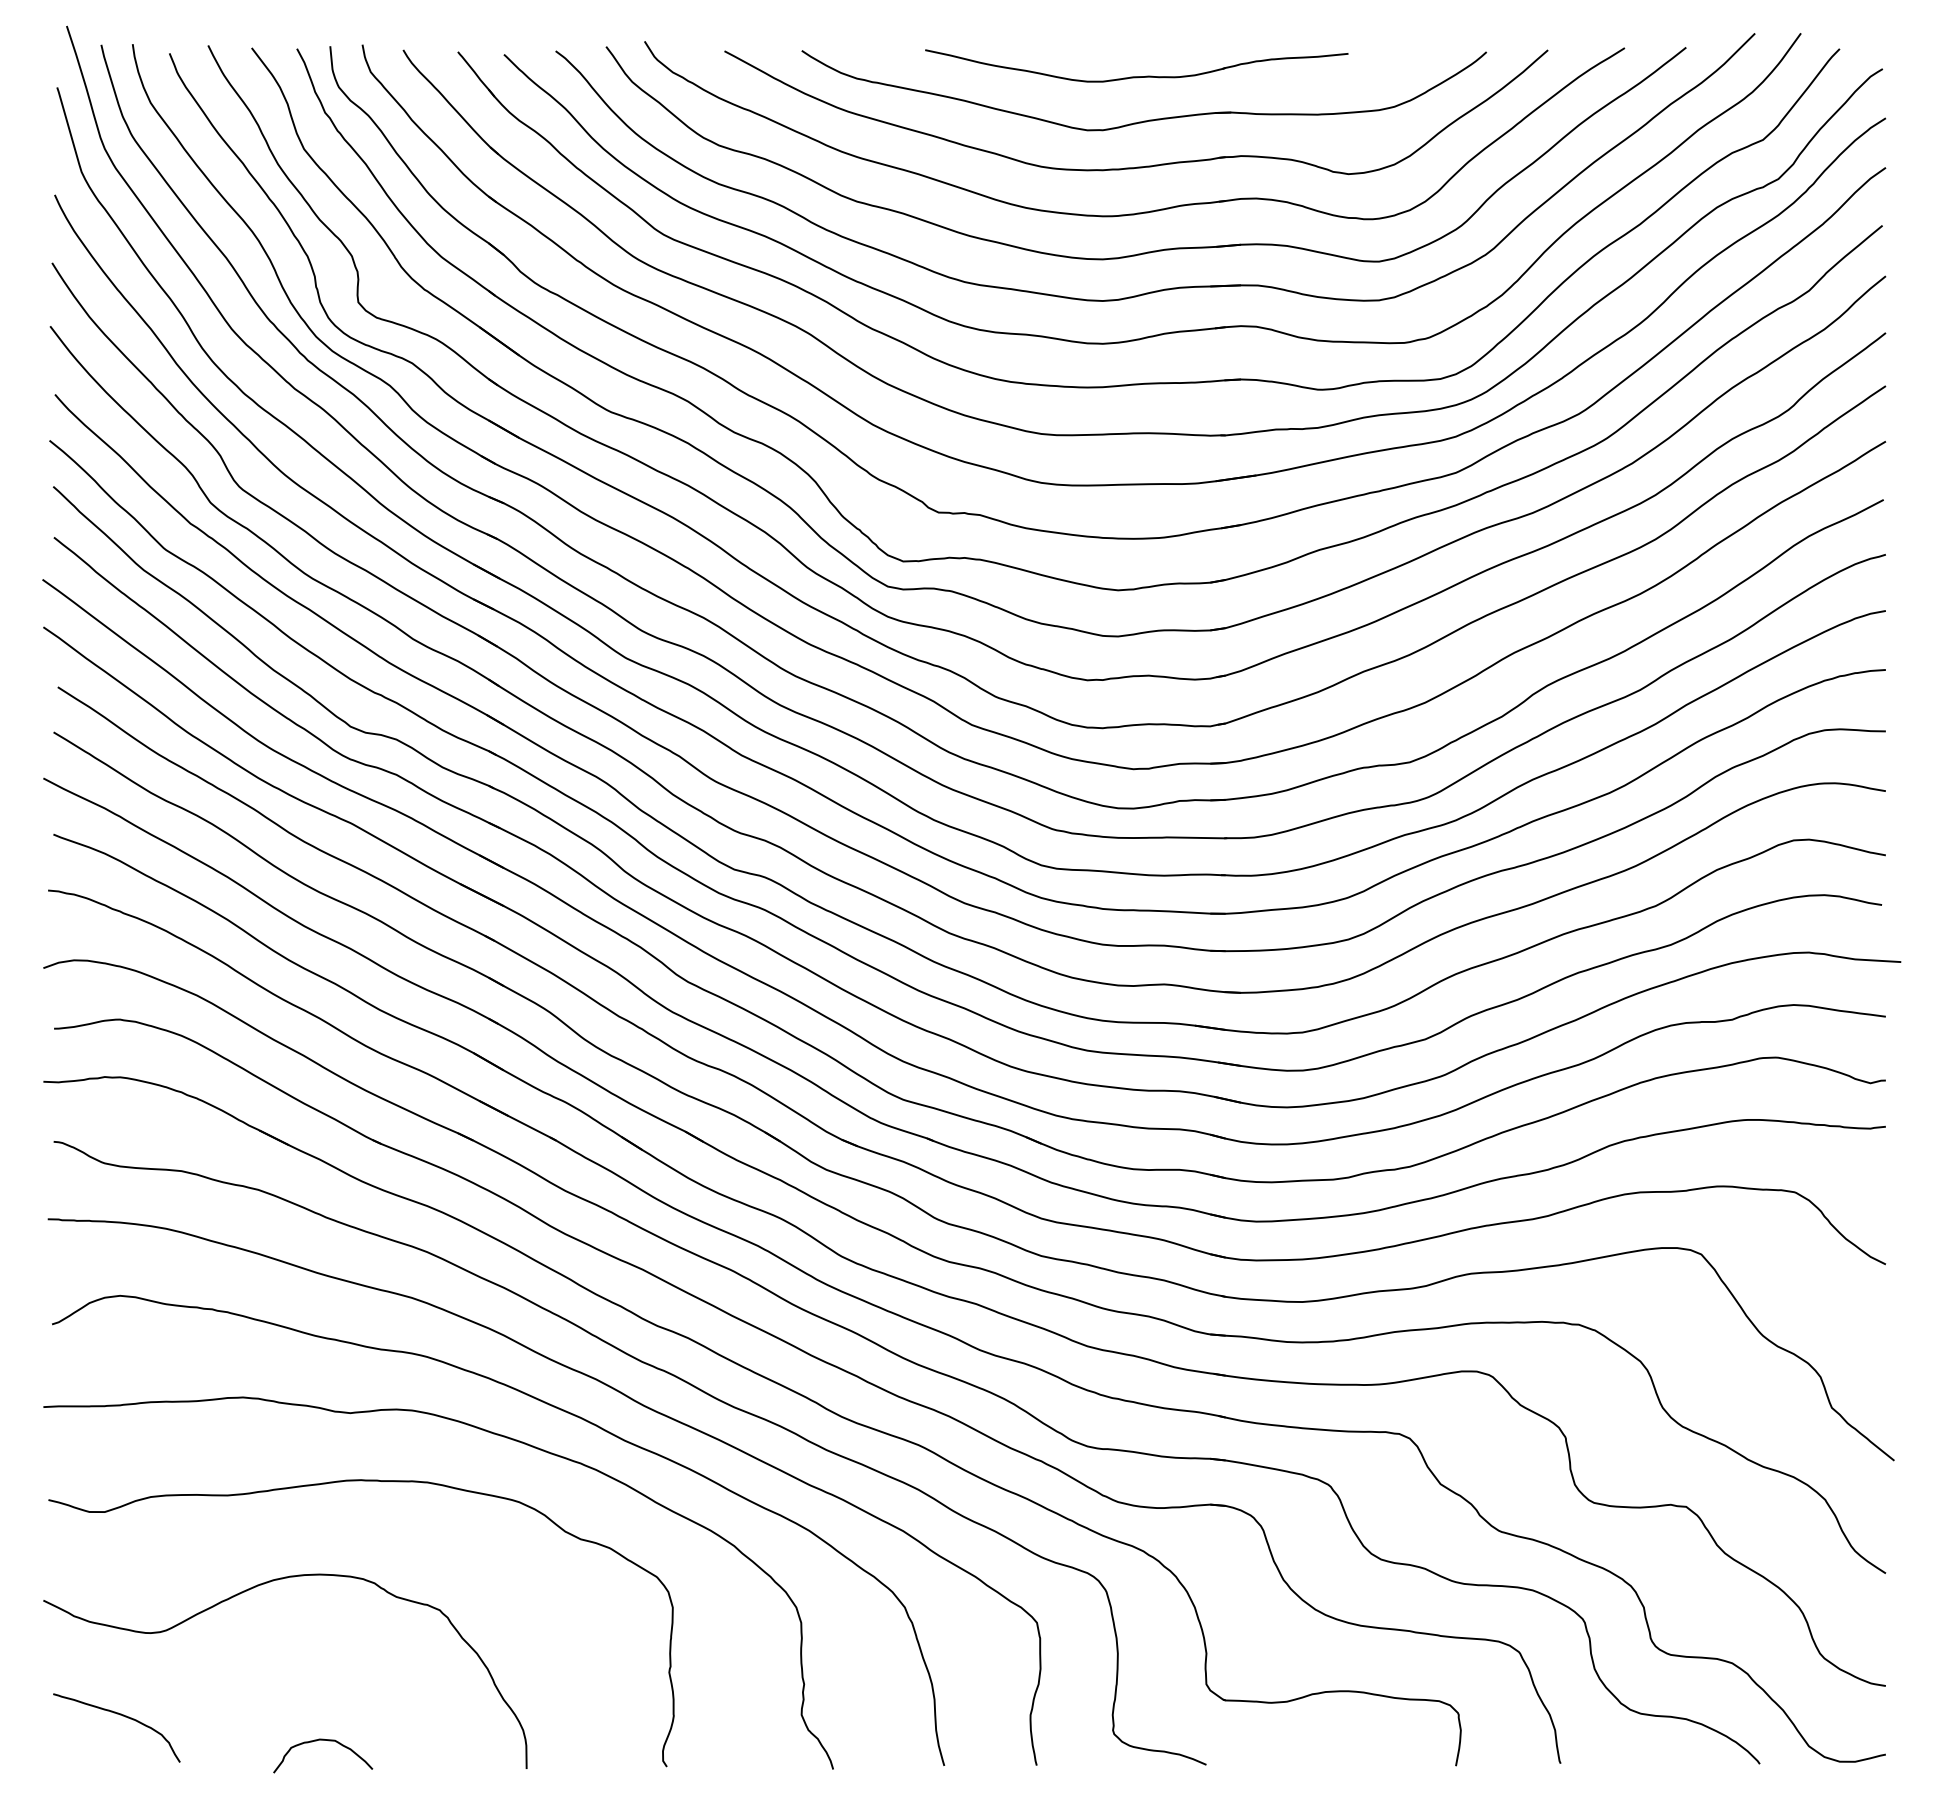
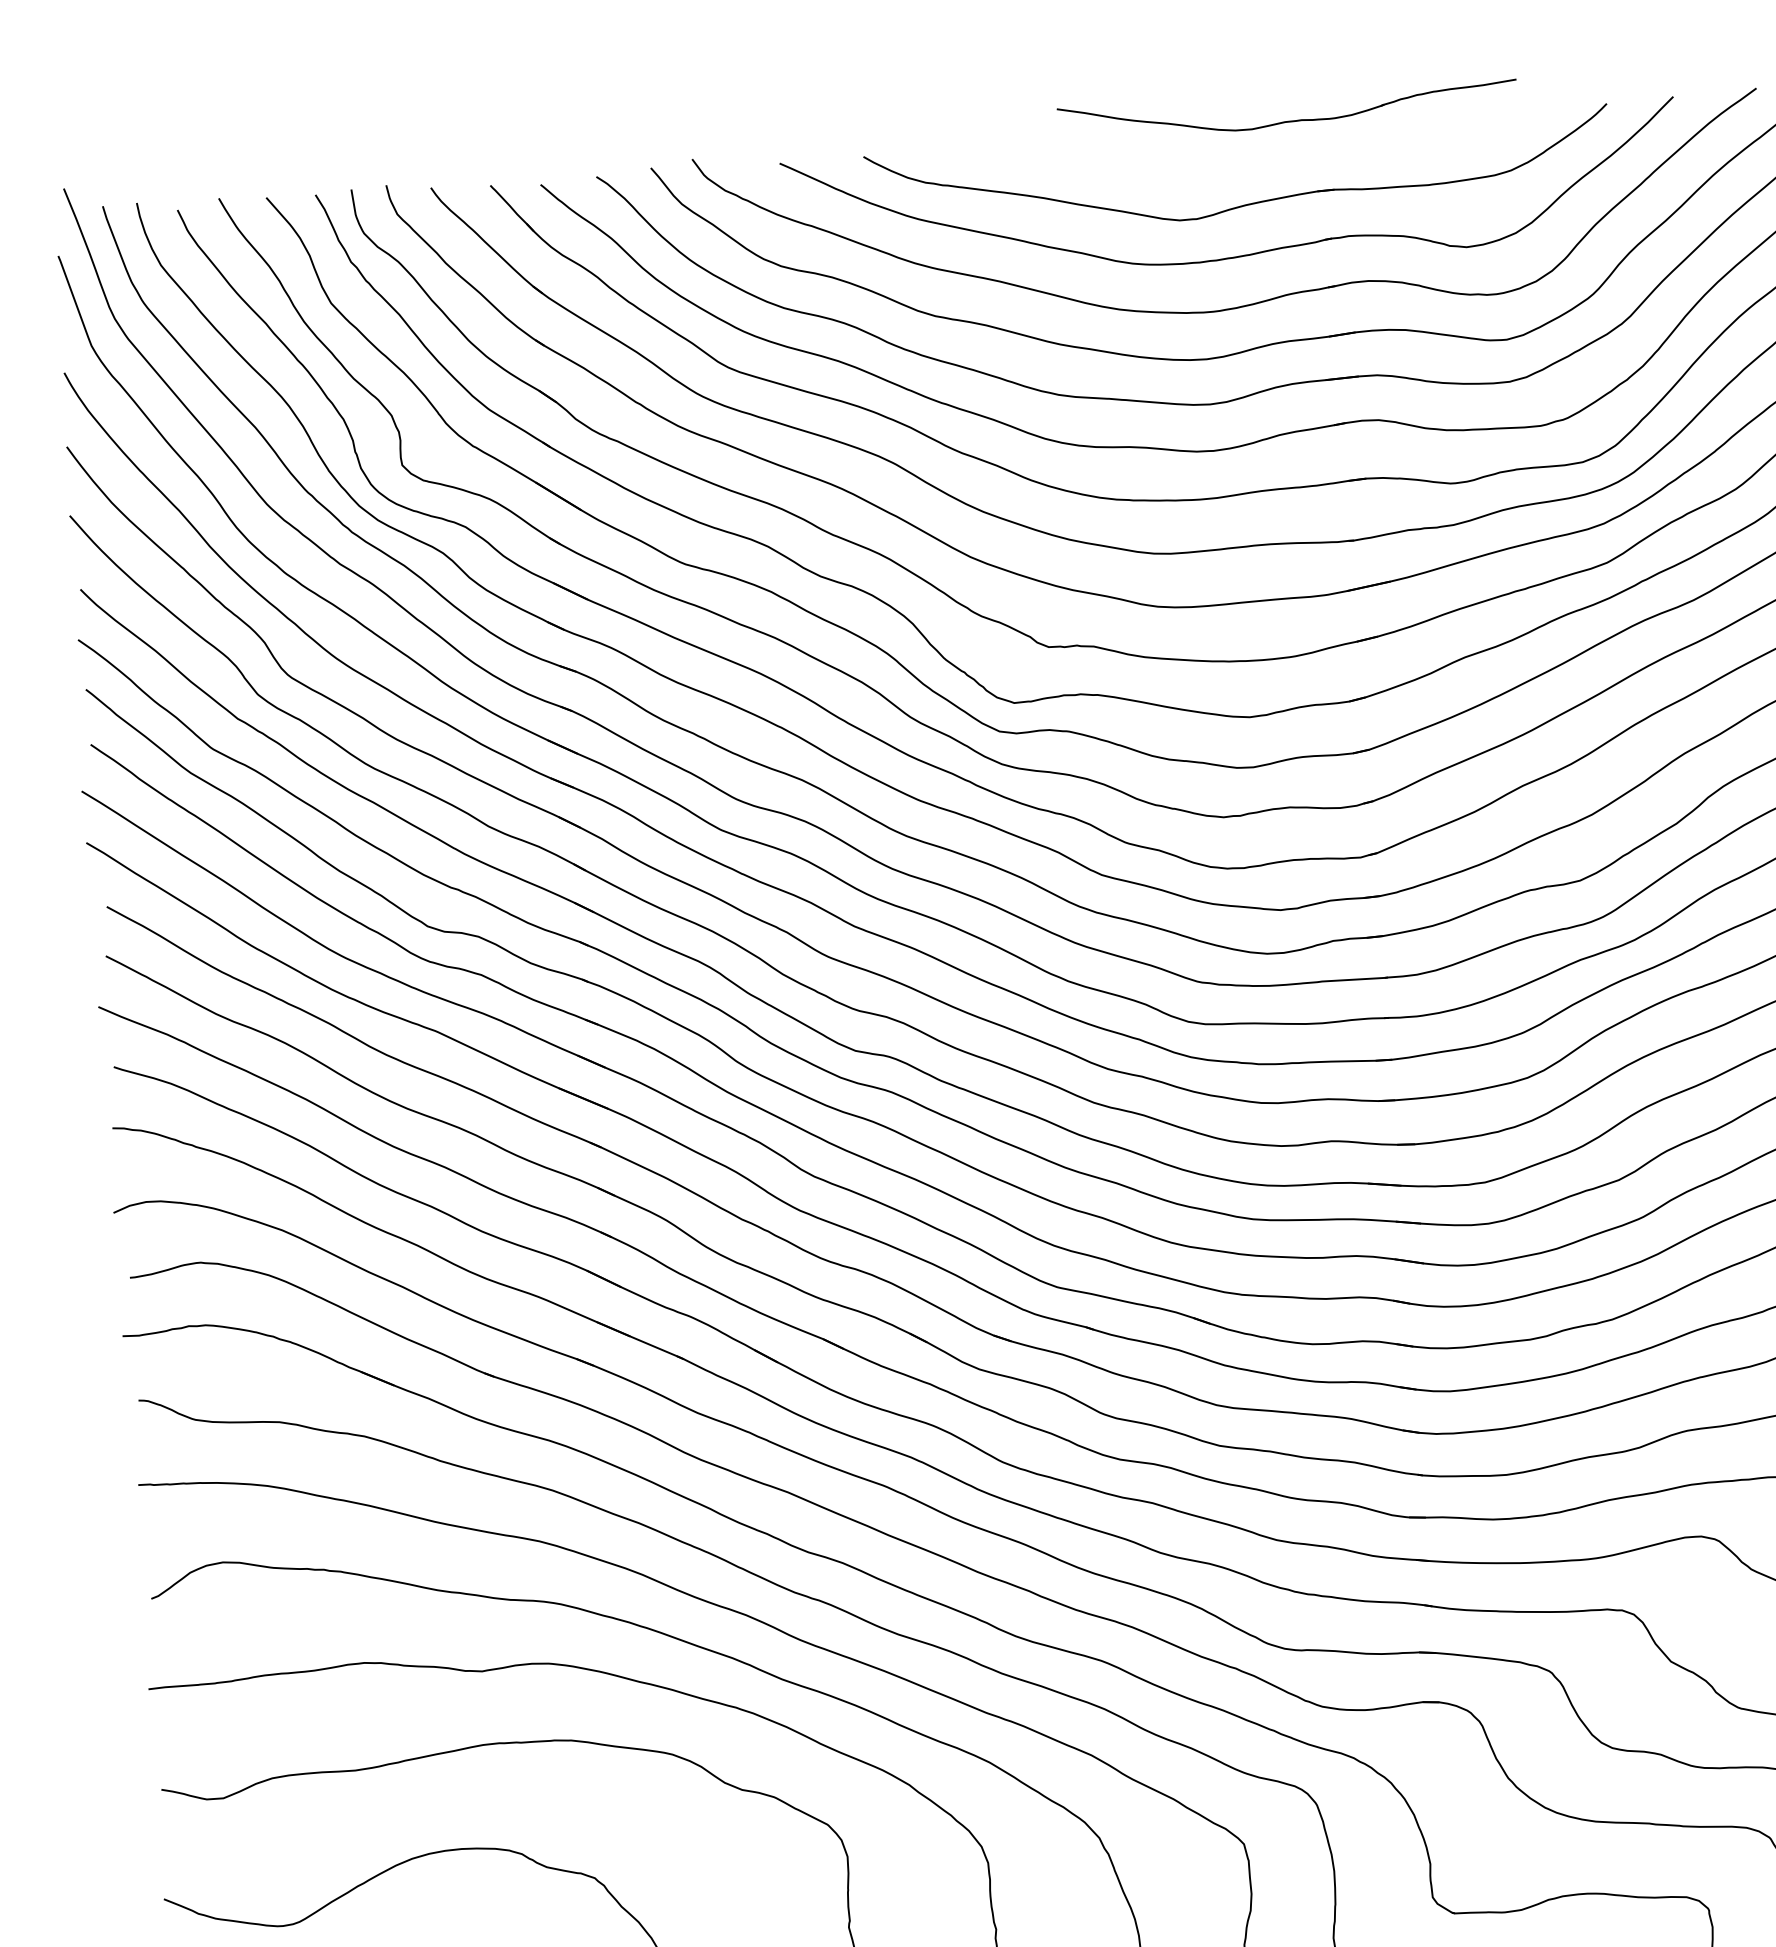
part: (1136, 76) -> (1288, 121), moved

